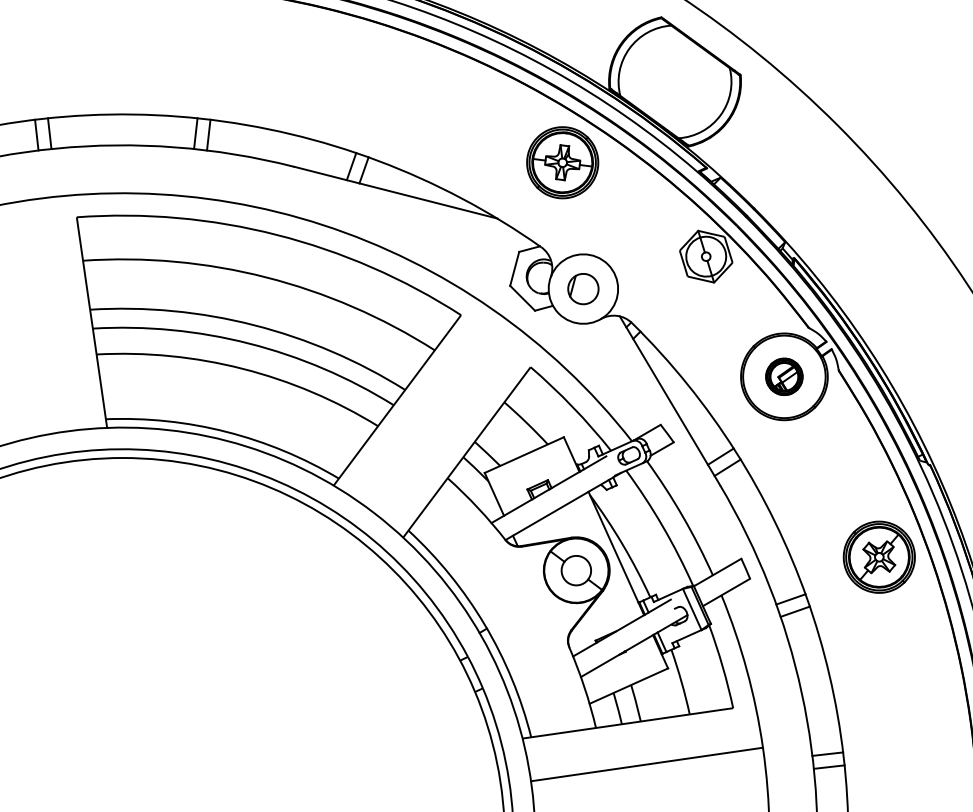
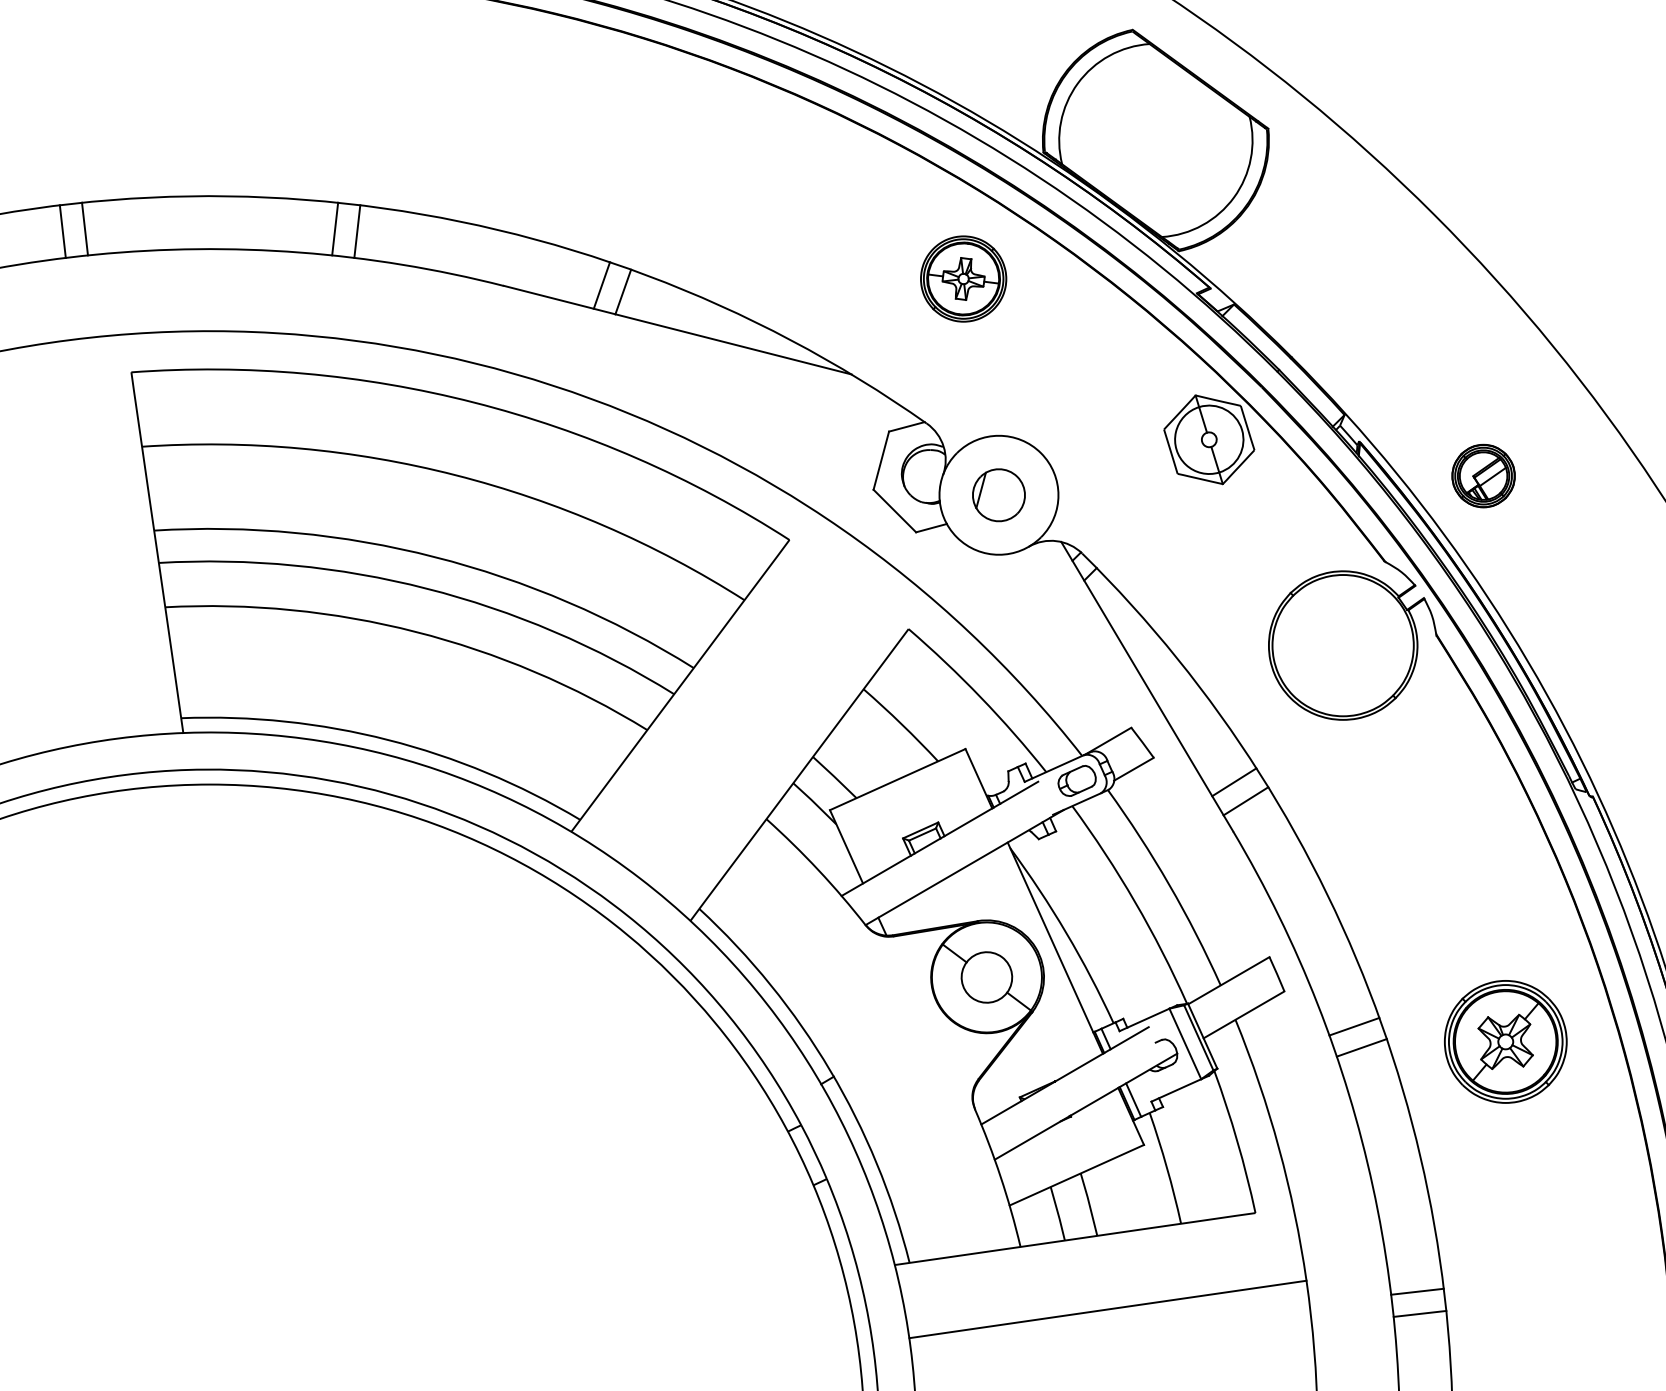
part: (562, 162) -> (963, 278), size x0.7
part: (784, 376) -> (1483, 475), moved
part: (878, 556) -> (1504, 1040), moved

